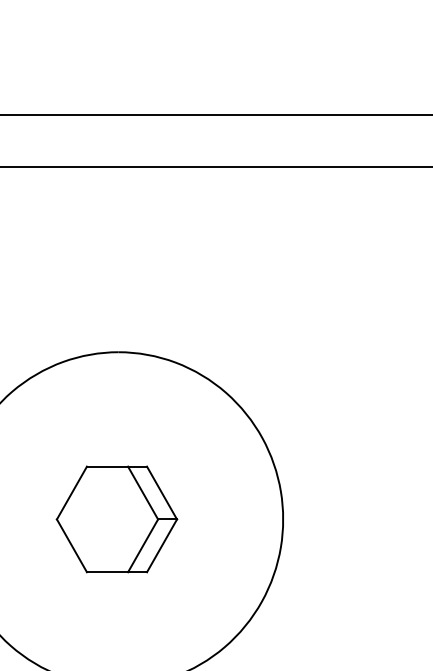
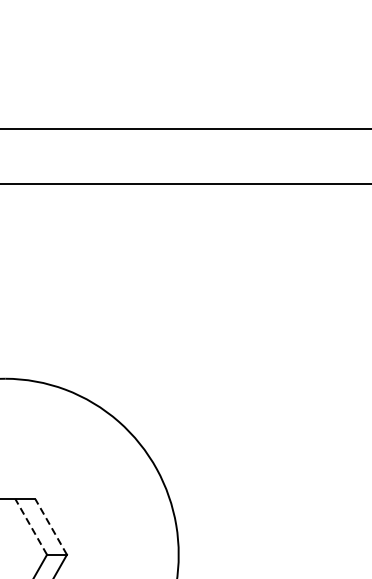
line: (142, 492) -> (30, 526), solid -> dashed
line: (161, 492) -> (50, 526), solid -> dashed

